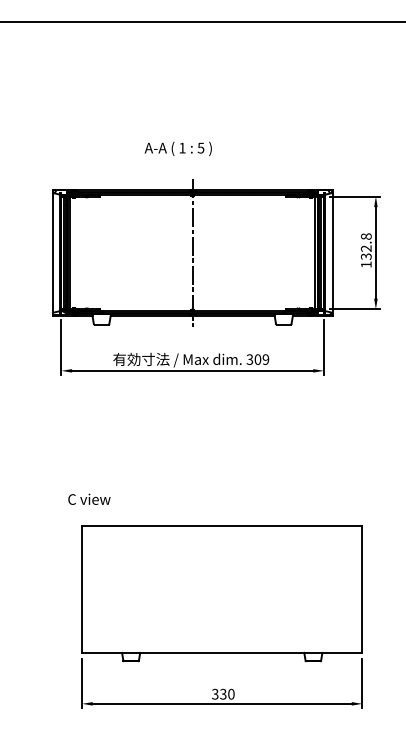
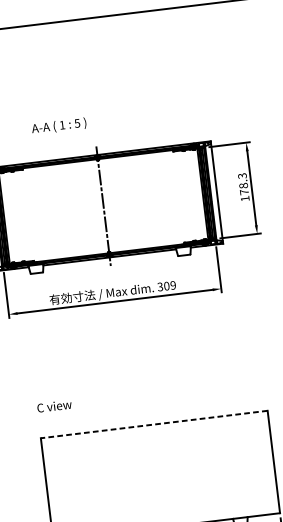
text: (177, 148) -> (58, 125), moved
text: (365, 246) -> (242, 184), 132.8 -> 178.3
text: (89, 498) -> (54, 405), moved
line: (221, 526) -> (153, 424), solid -> dashed

